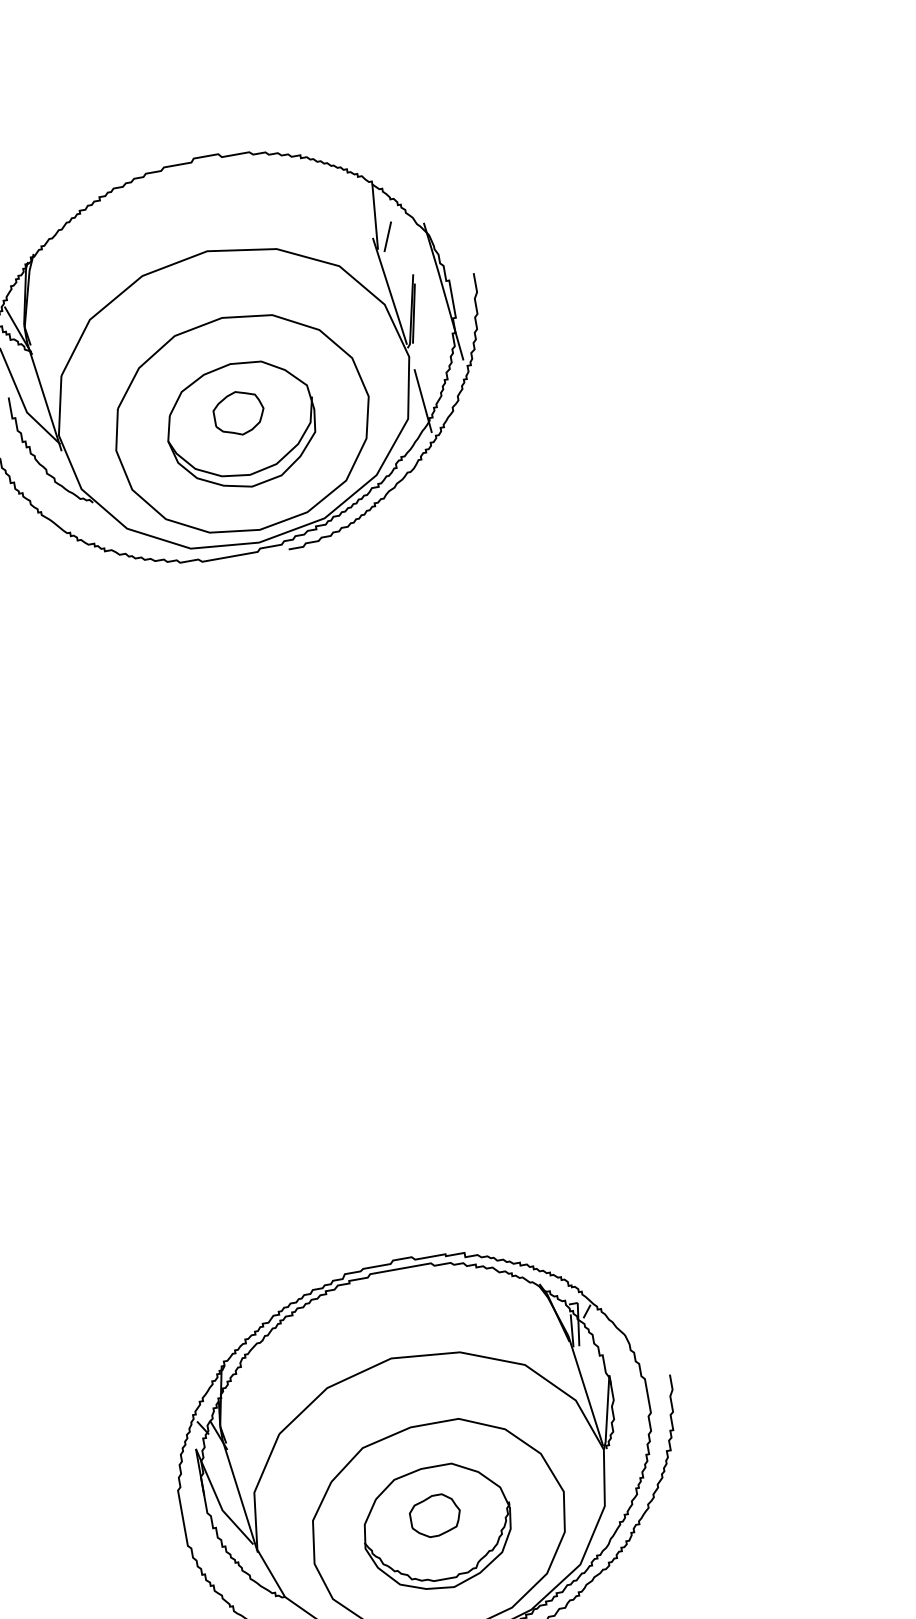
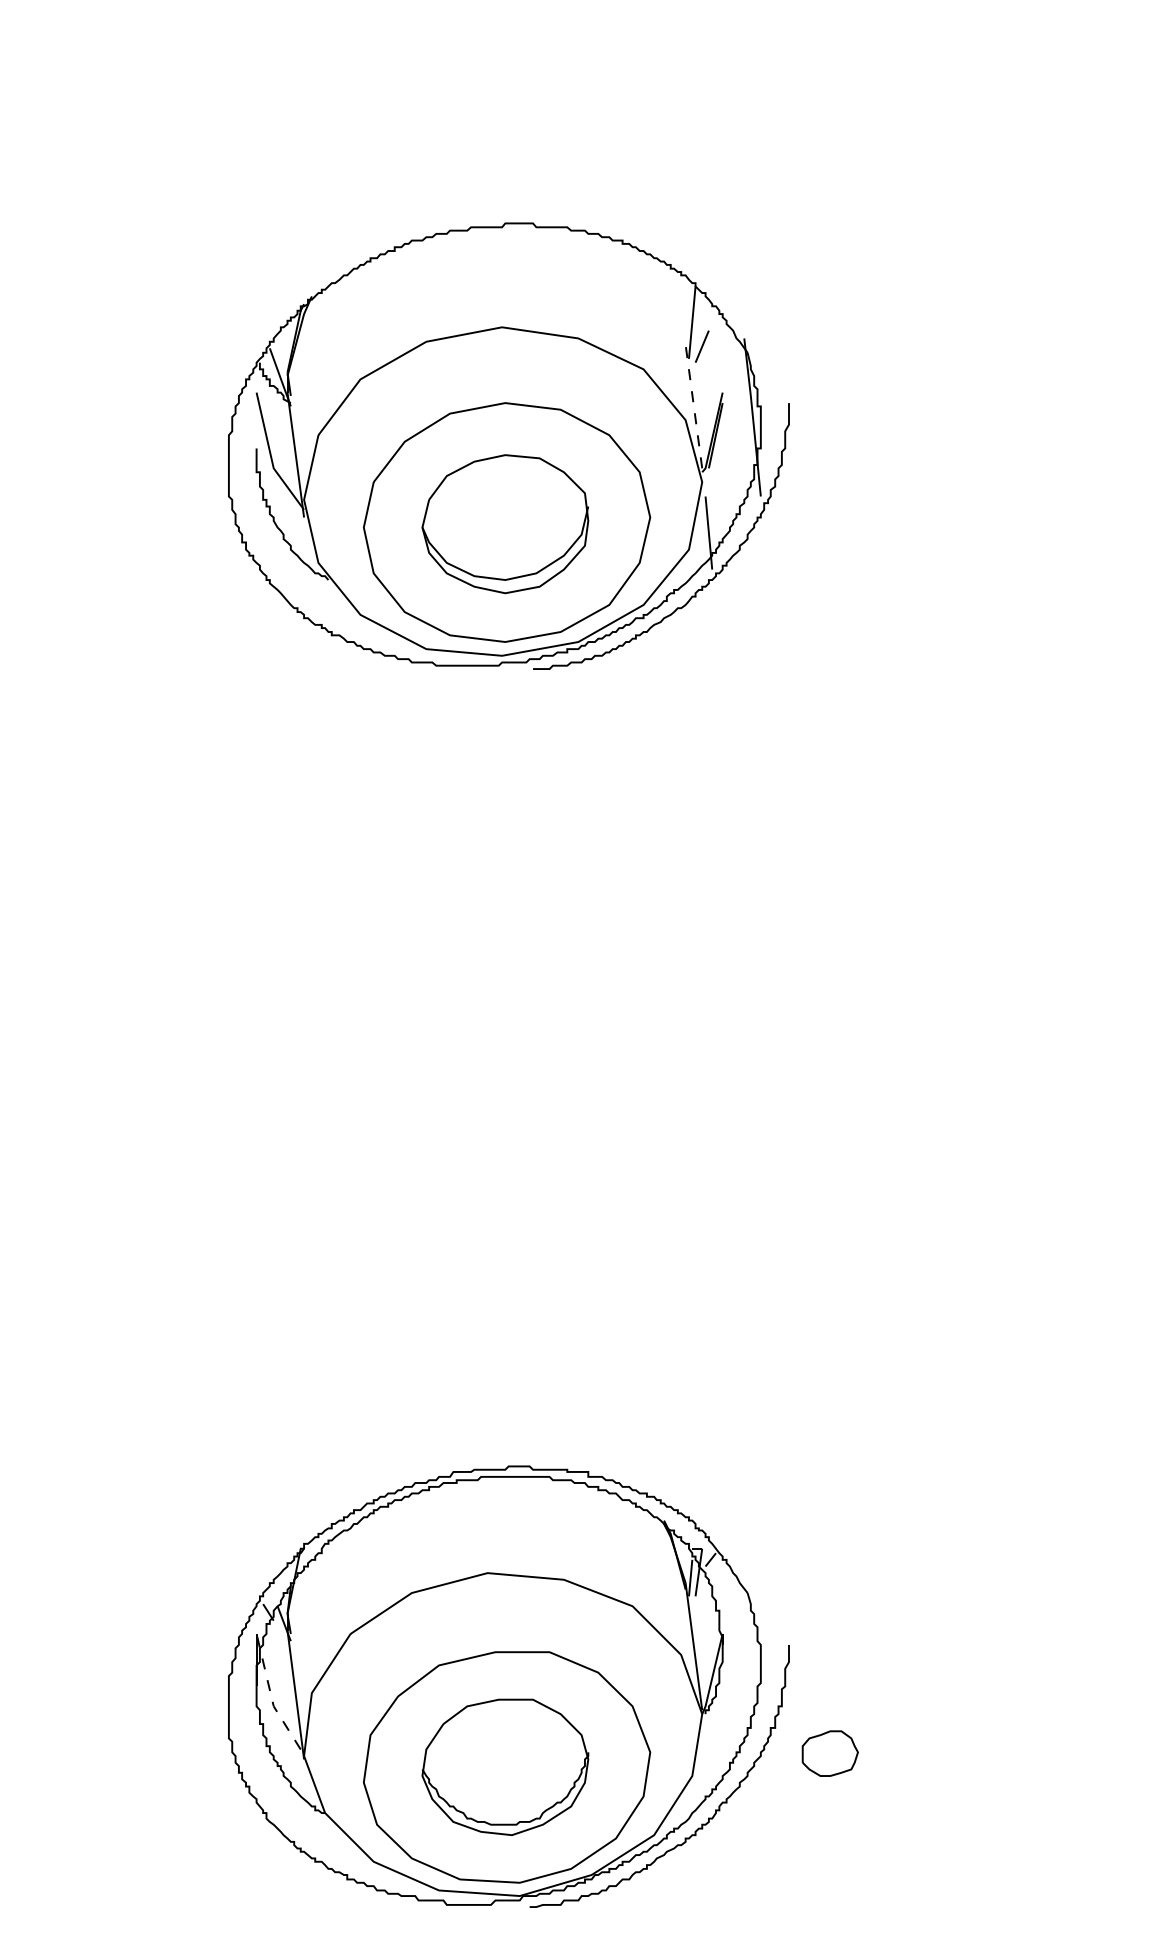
line: (389, 291) -> (693, 406), solid -> dashed
part: (238, 413) -> (504, 510), removed
line: (217, 1500) -> (270, 1694), solid -> dashed
part: (434, 1515) -> (829, 1753), moved

